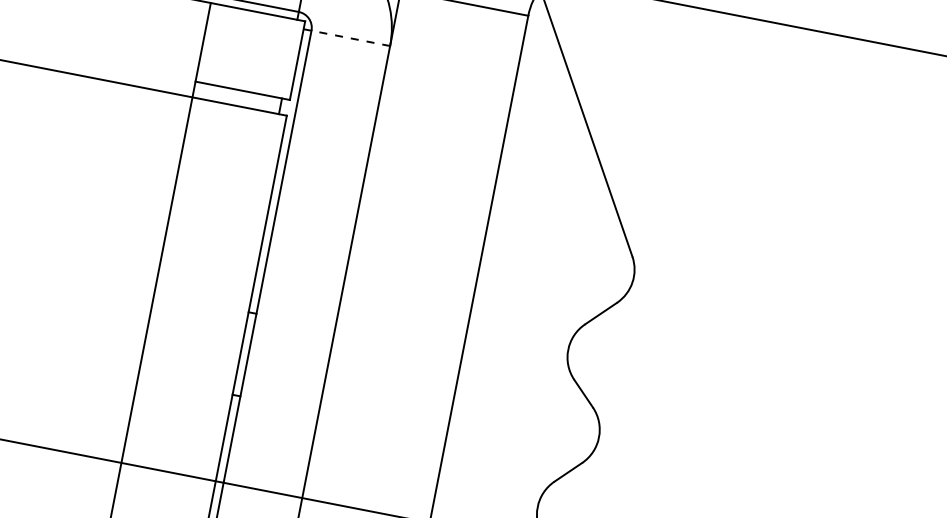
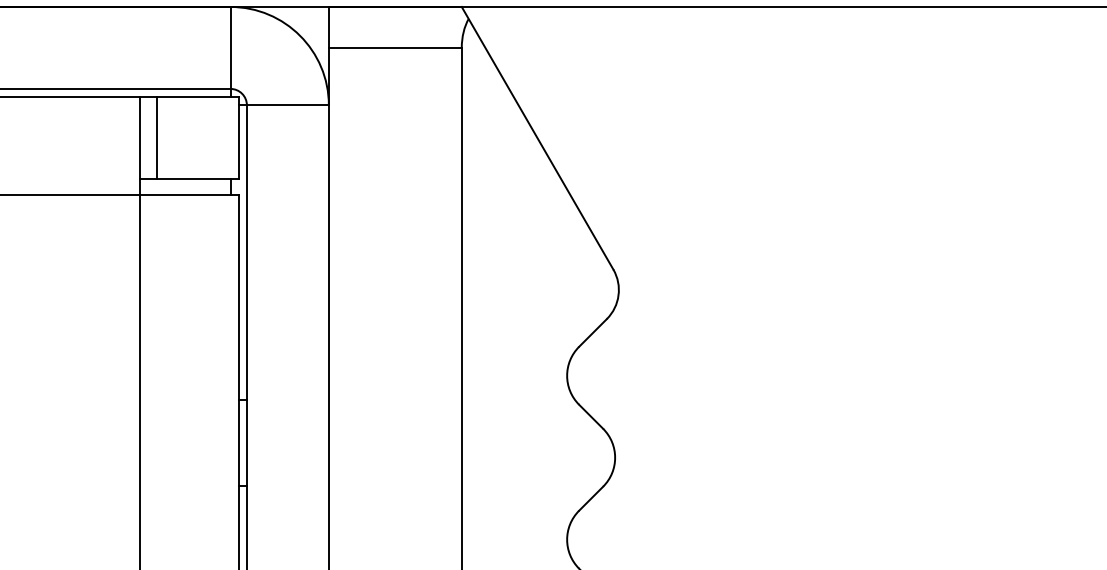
line: (347, 37) -> (284, 105), dashed -> solid
line: (218, 45) -> (156, 138), added

